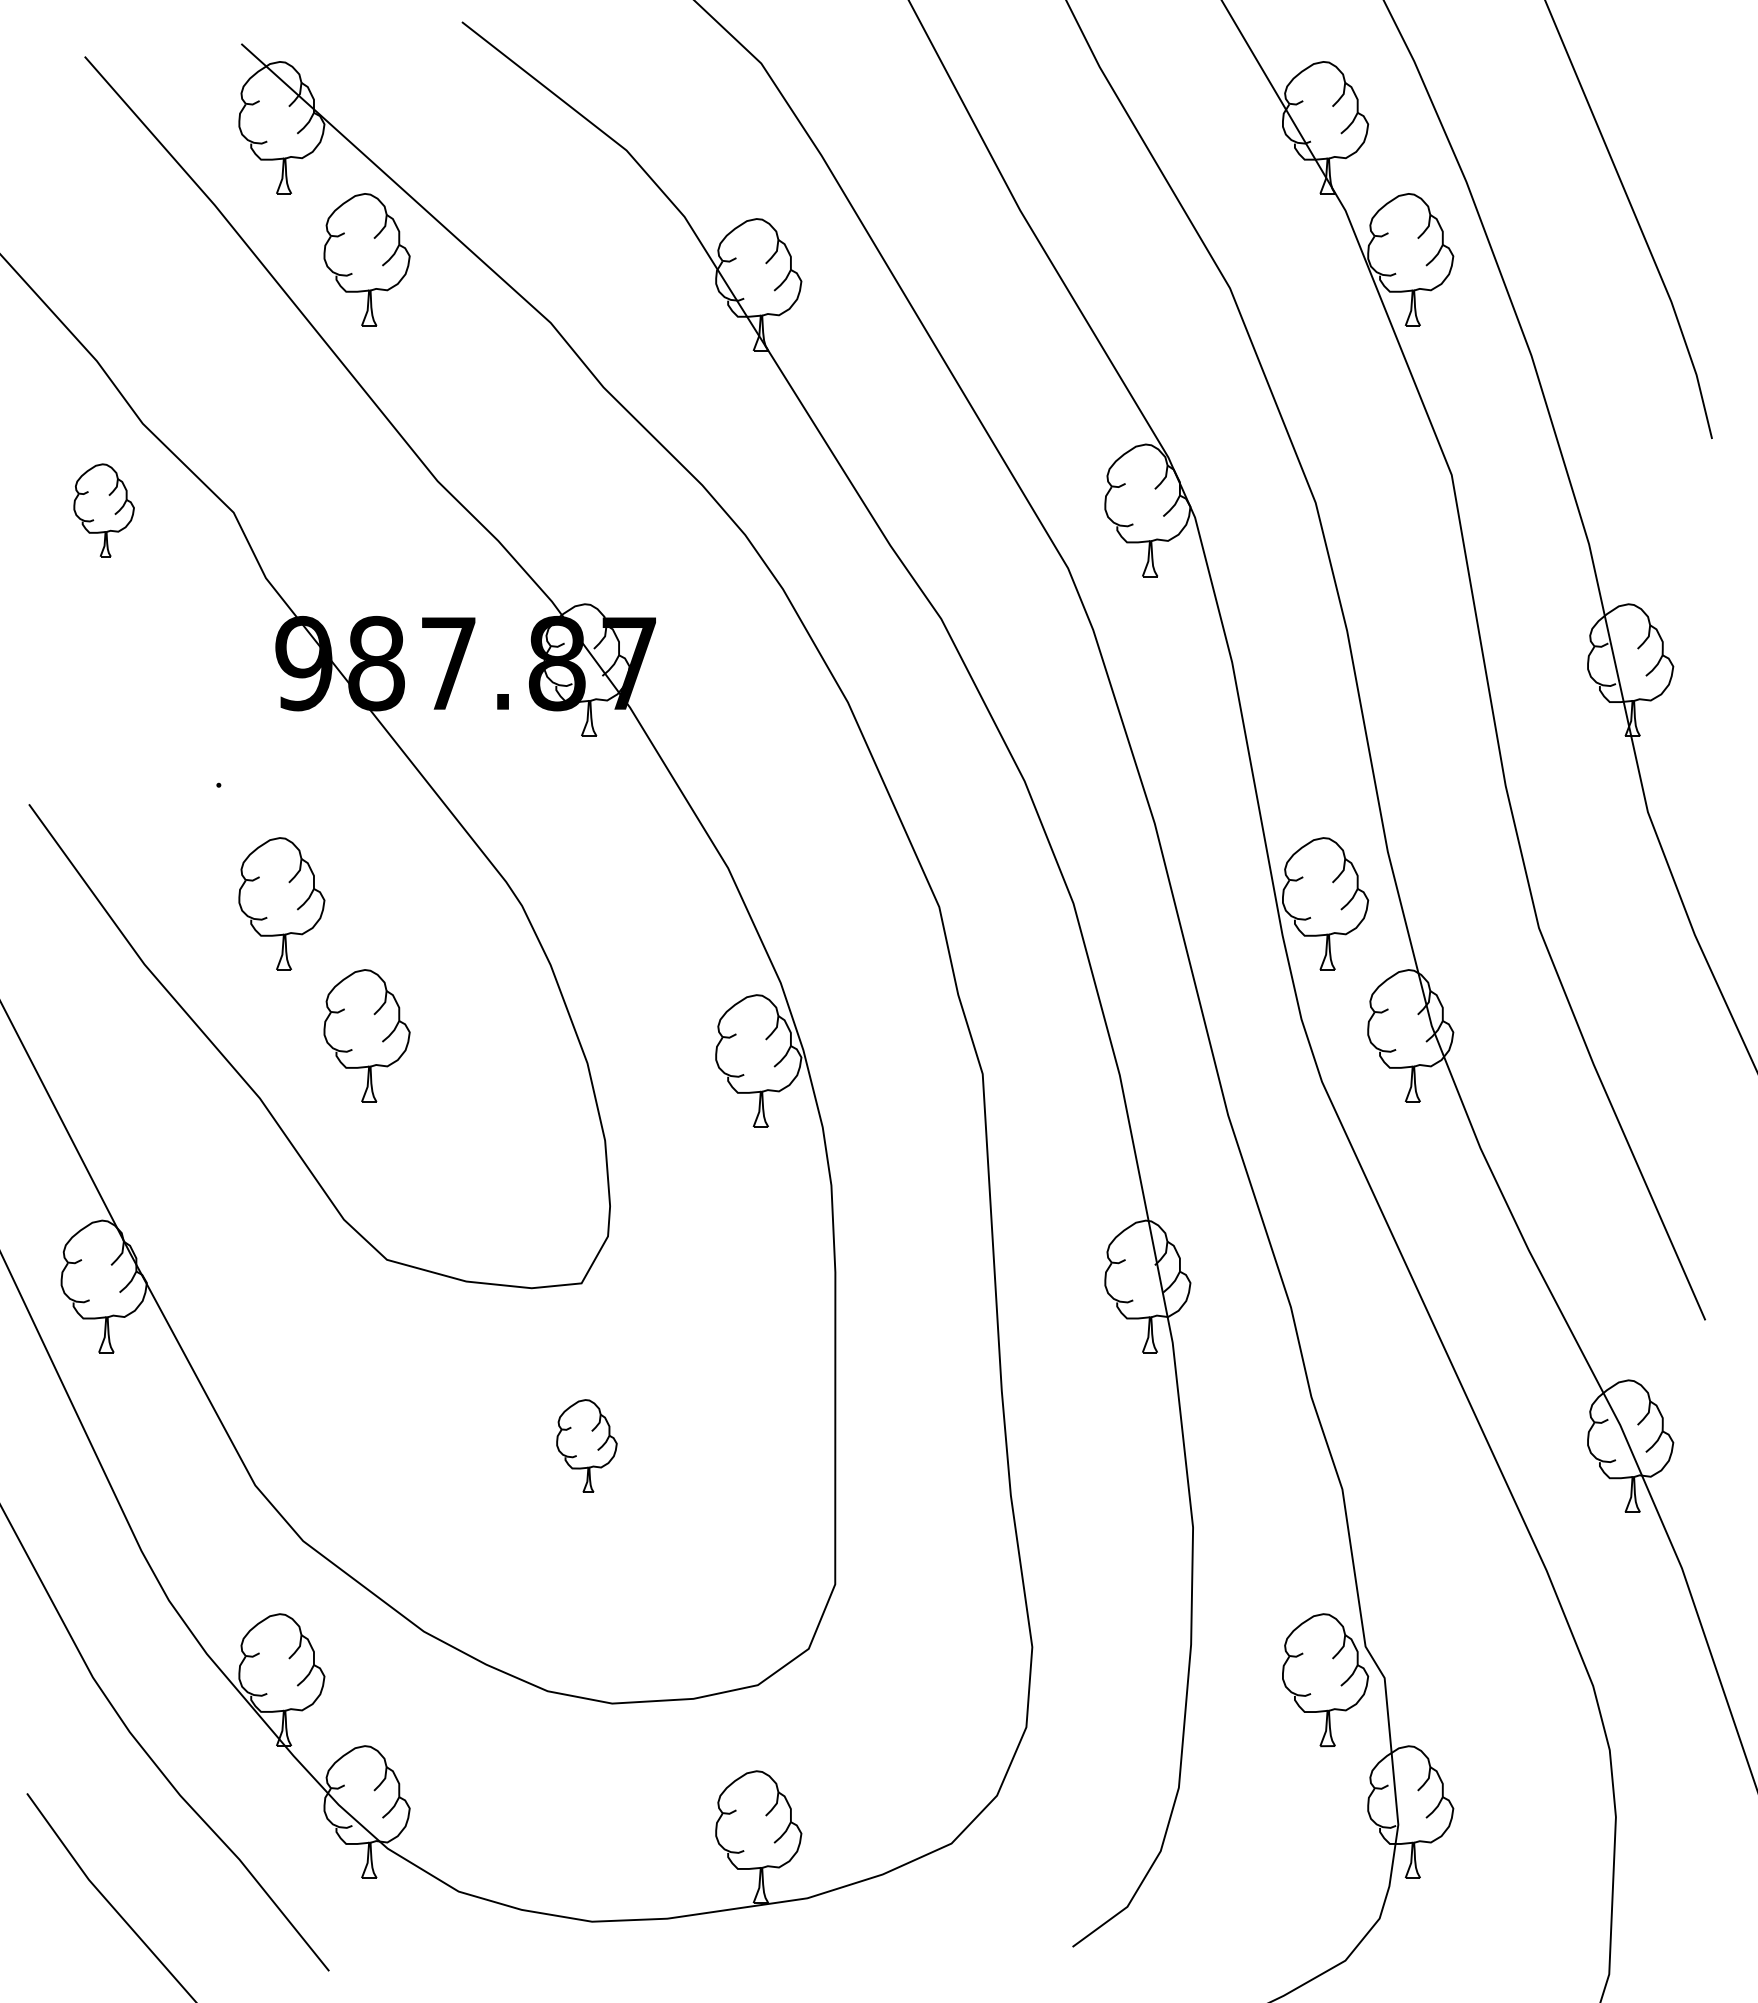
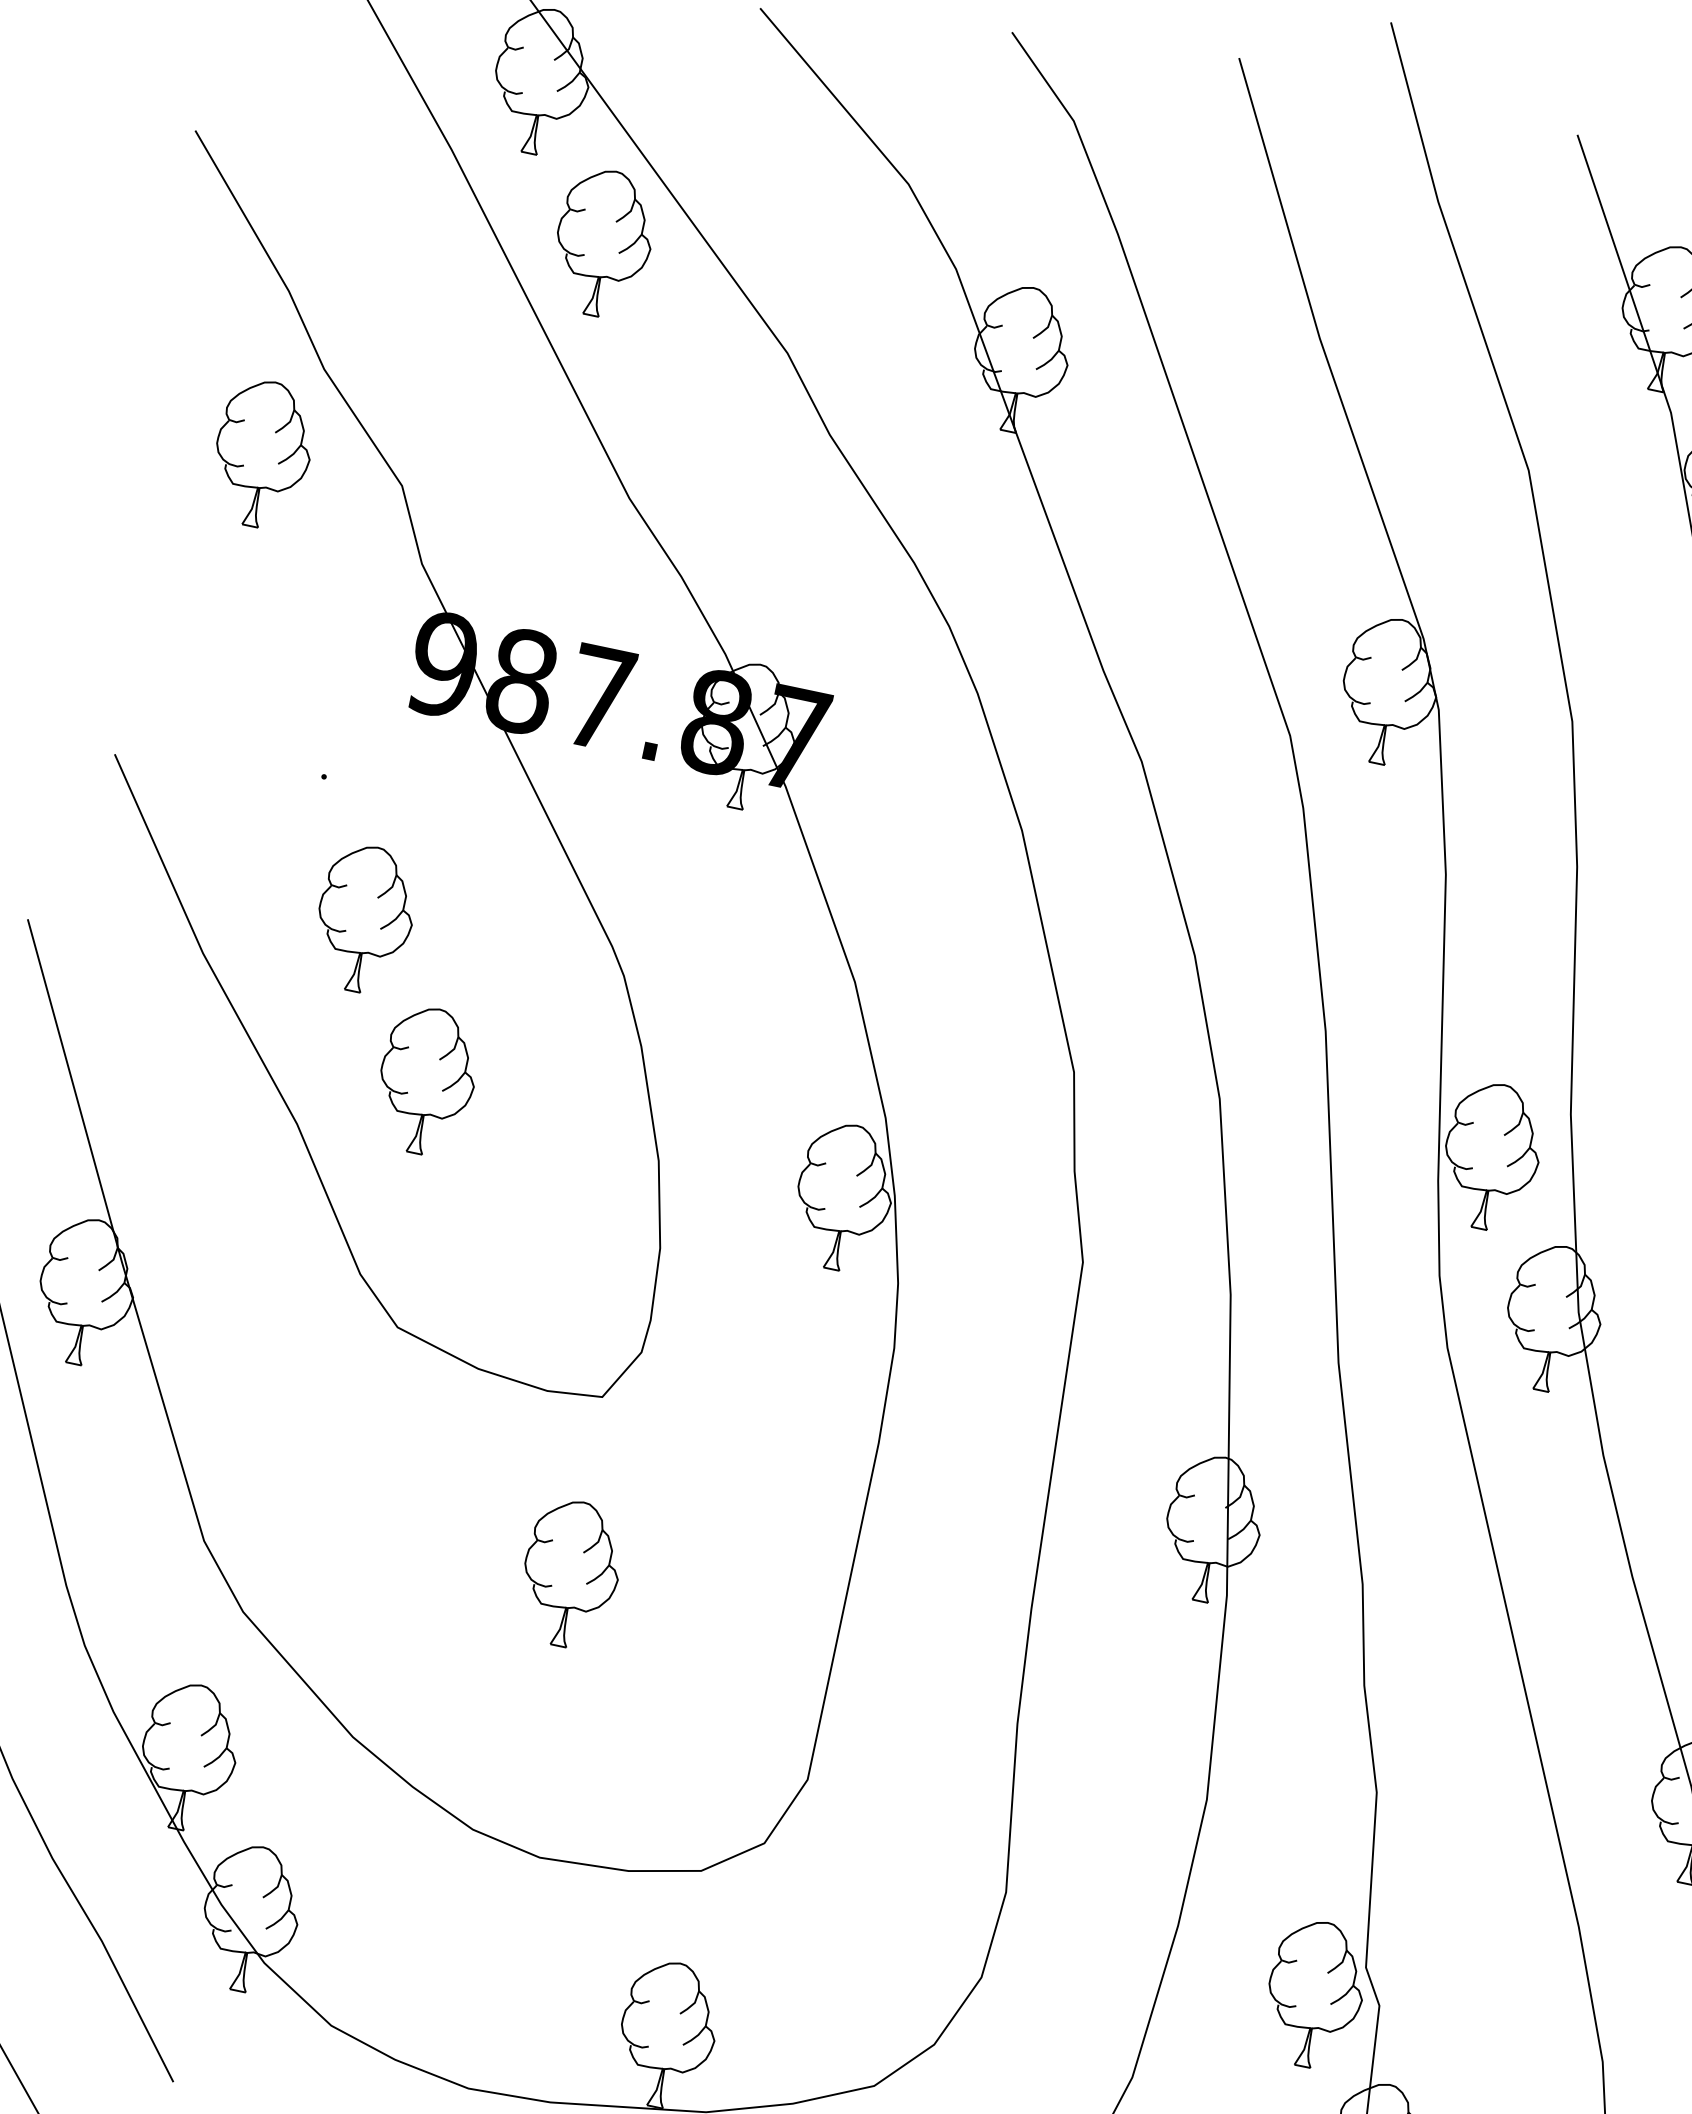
part: (103, 510) -> (262, 454), size x1.43
part: (586, 1445) -> (570, 1573), size x1.43

